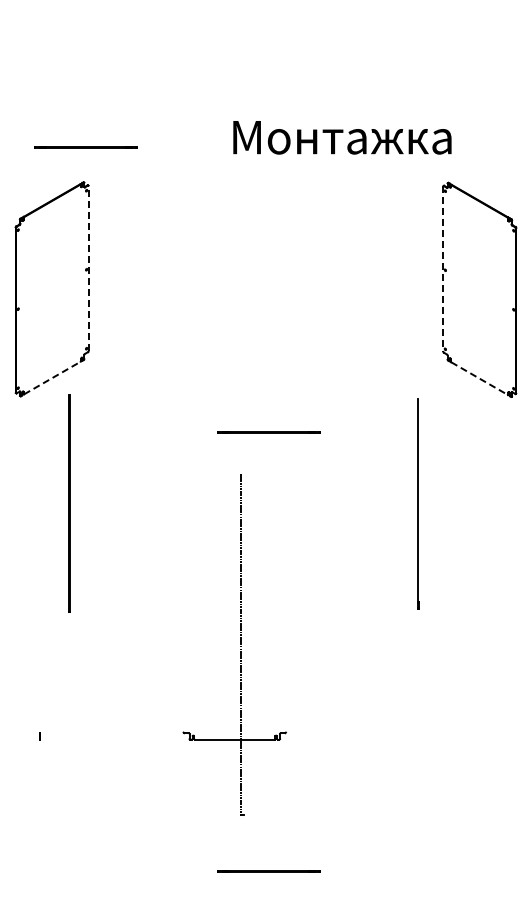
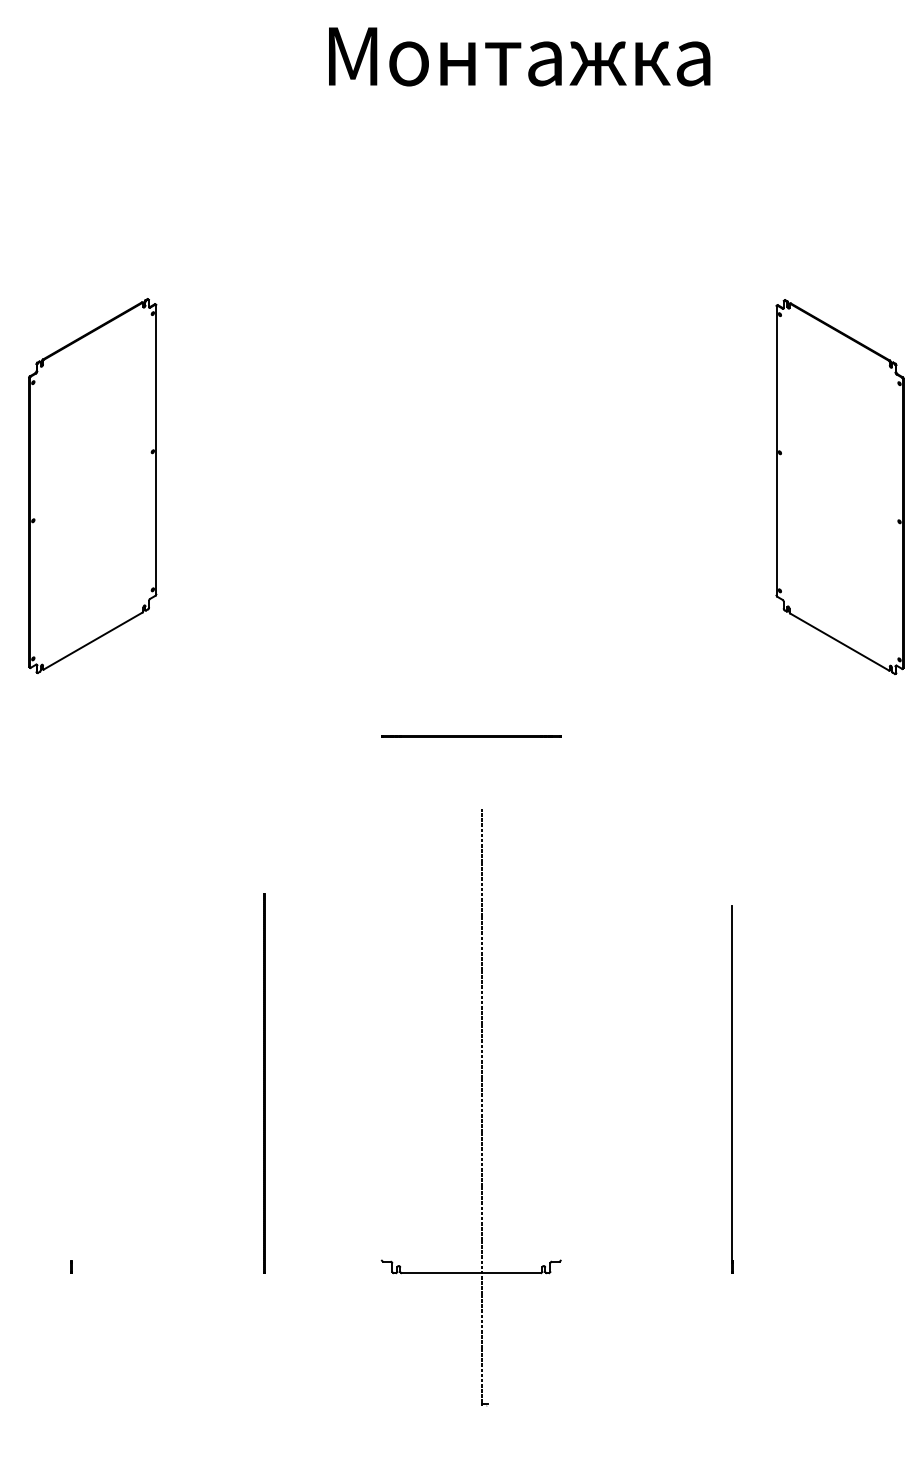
text: (342, 137) -> (519, 56), moved
line: (85, 147) -> (150, 238), removed
line: (88, 268) -> (156, 449), dashed -> solid
line: (443, 269) -> (776, 451), dashed -> solid
line: (52, 378) -> (93, 641), dashed -> solid
line: (479, 378) -> (839, 641), dashed -> solid
line: (69, 503) -> (264, 1084), moved
line: (418, 503) -> (732, 1089), moved
part: (234, 644) -> (470, 1106), moved

